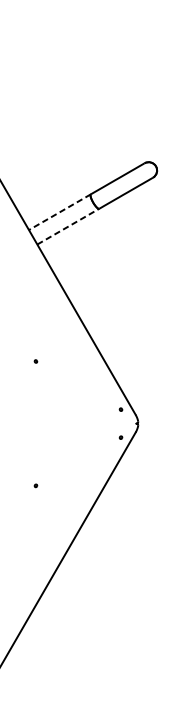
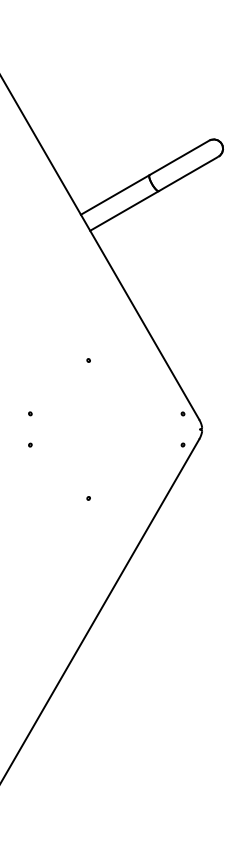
line: (60, 211) -> (115, 194), dashed -> solid
line: (68, 226) -> (124, 210), dashed -> solid

